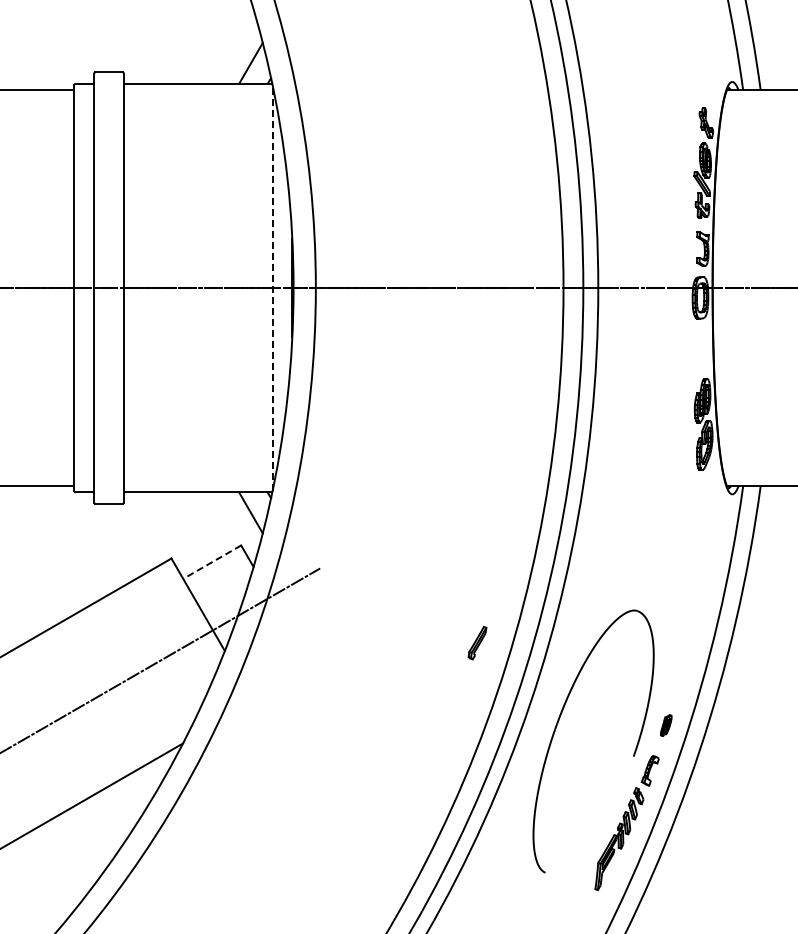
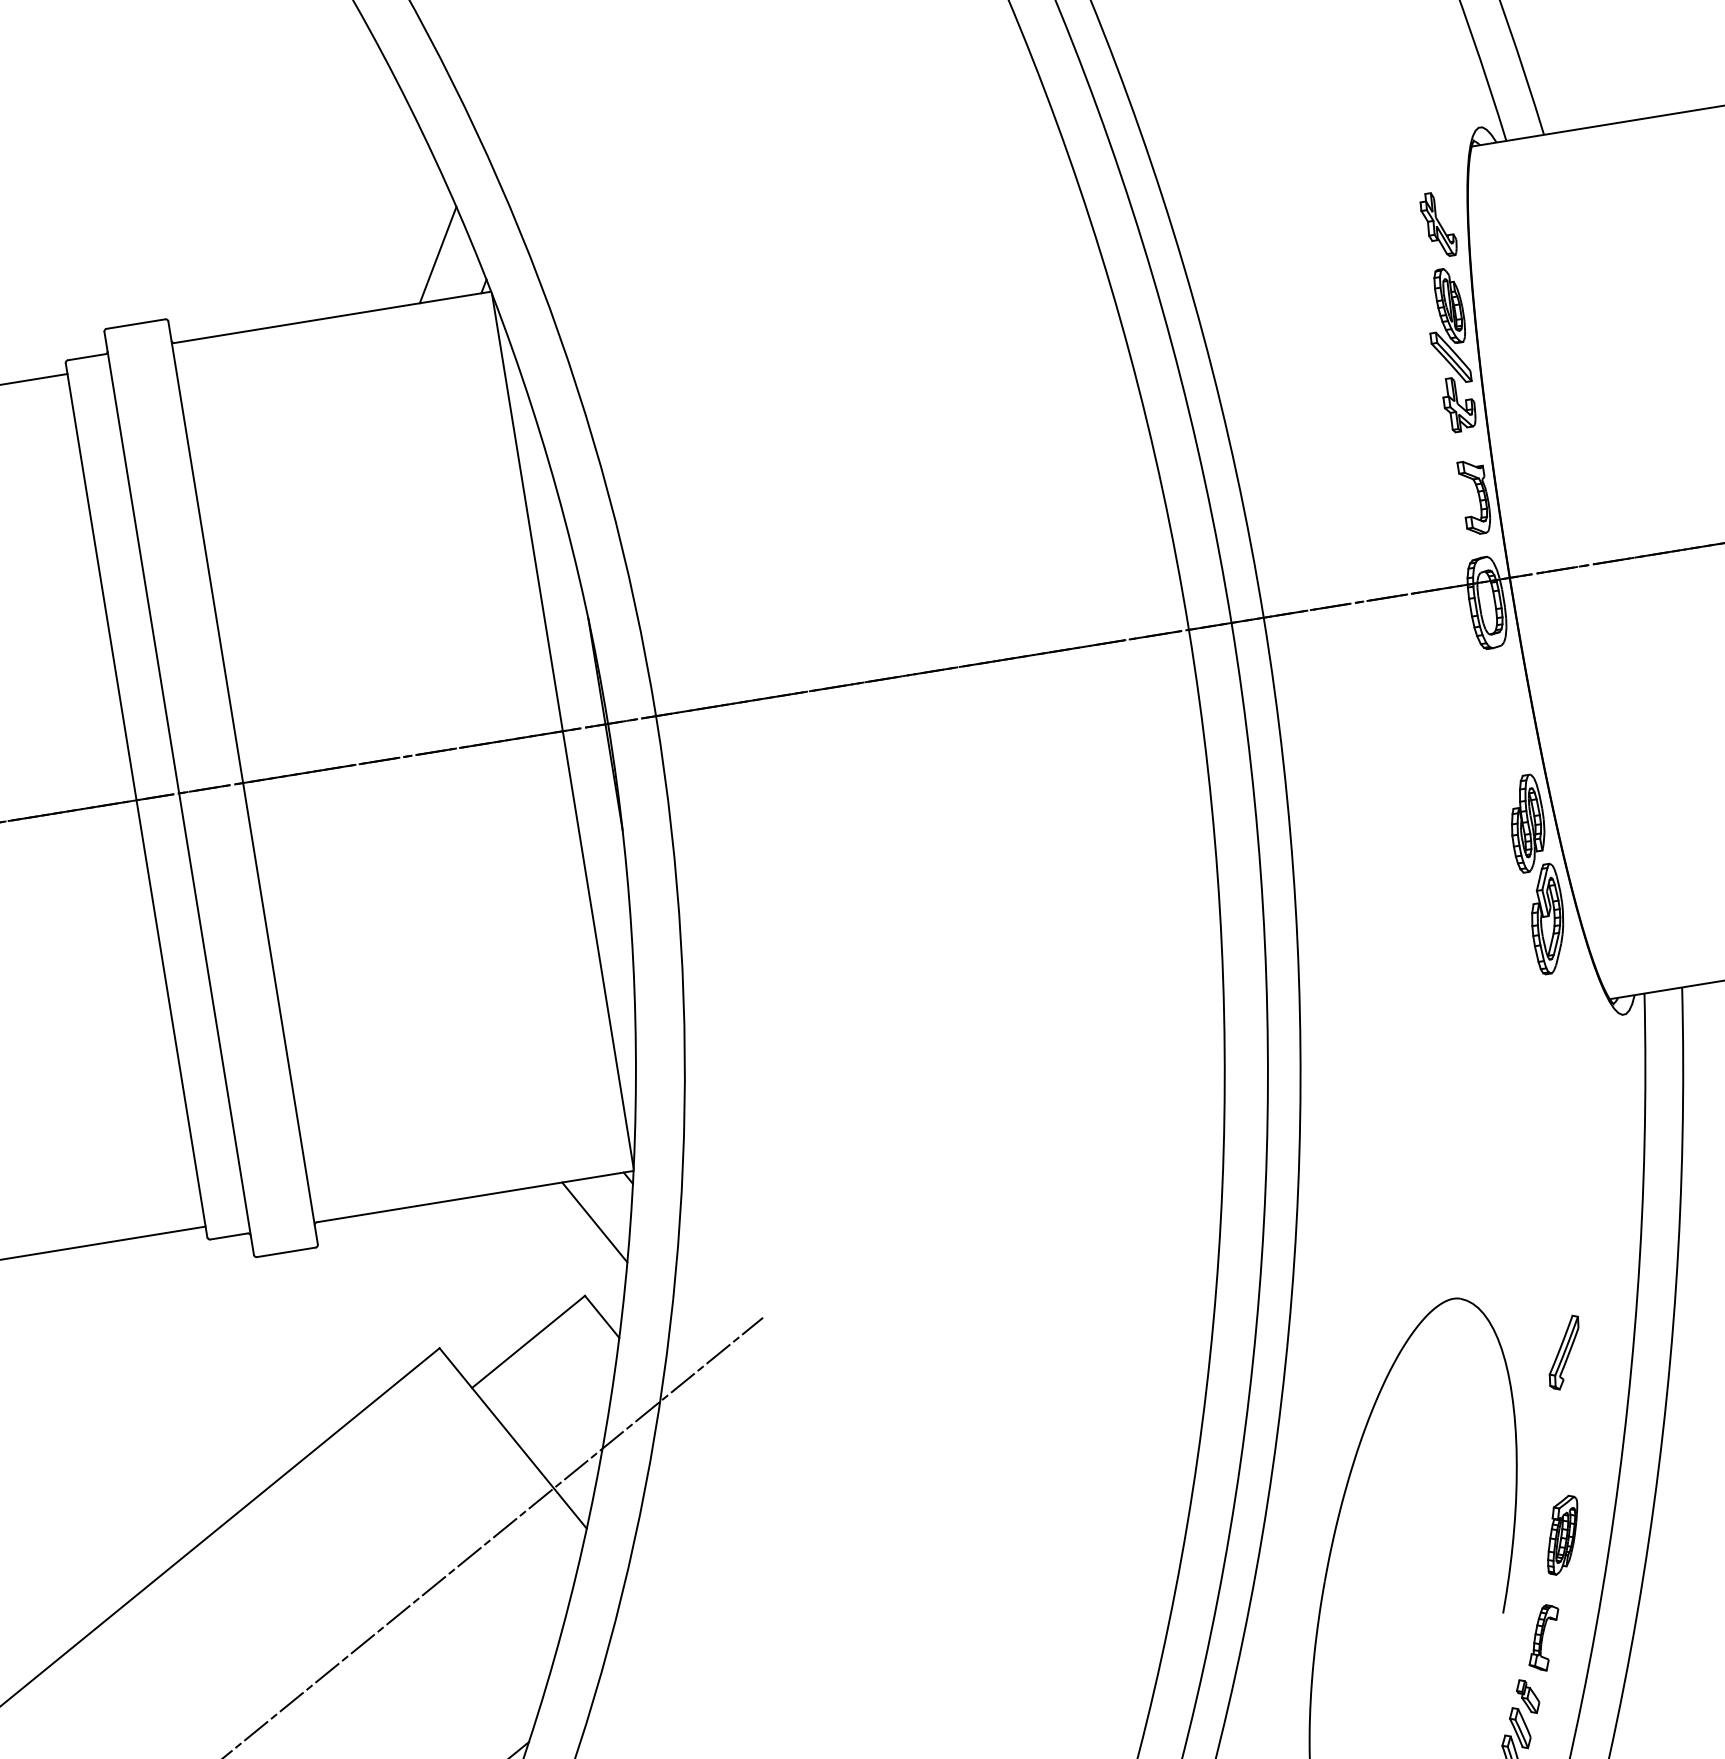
line: (272, 287) -> (562, 729), dashed -> solid
line: (211, 562) -> (527, 1342), dashed -> solid
part: (477, 642) -> (1564, 1351), moved
part: (666, 725) -> (1562, 1534), size x1.67

